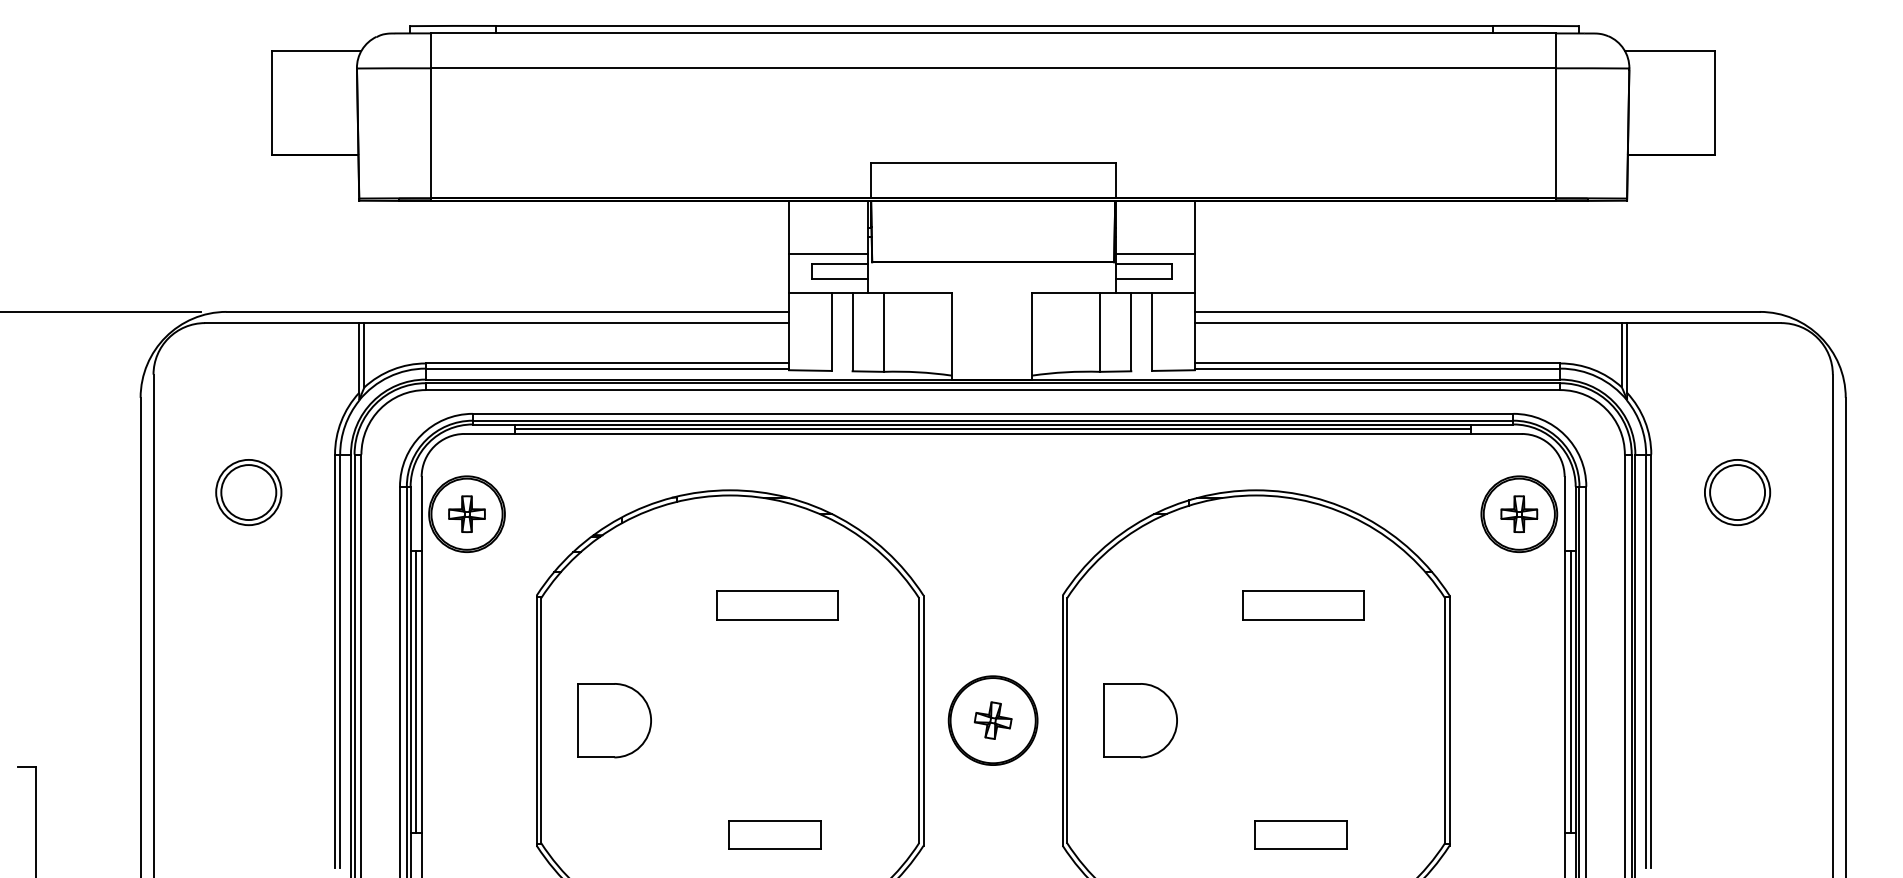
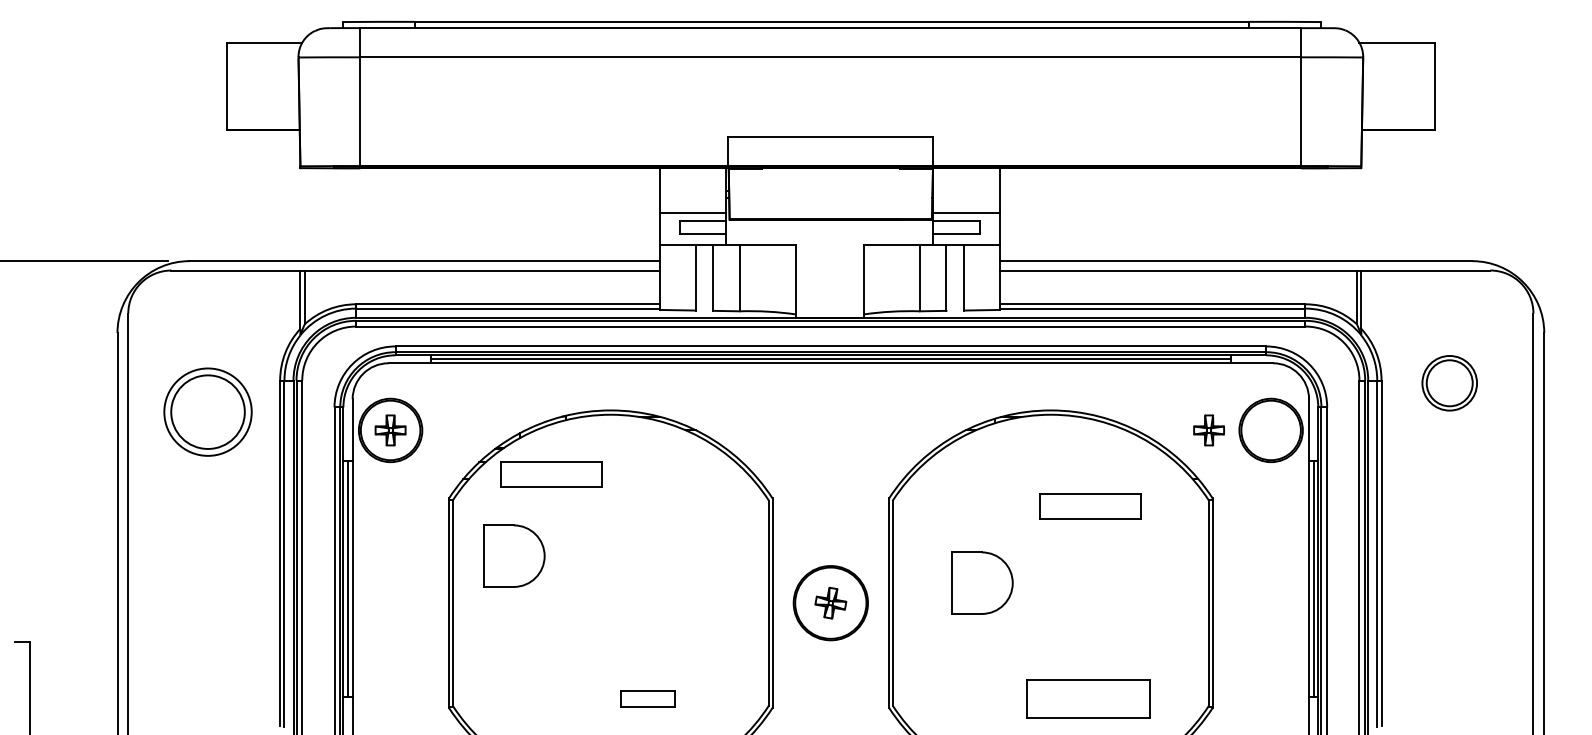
part: (248, 492) -> (207, 412), size x1.6
part: (1737, 492) -> (1449, 383), moved
part: (1518, 514) -> (1208, 430), moved
part: (777, 605) -> (551, 474), moved
part: (615, 719) -> (514, 555), moved
part: (1140, 719) -> (982, 582), moved
part: (775, 834) -> (648, 698), size x0.7
part: (1301, 834) -> (1088, 698), size x1.6

